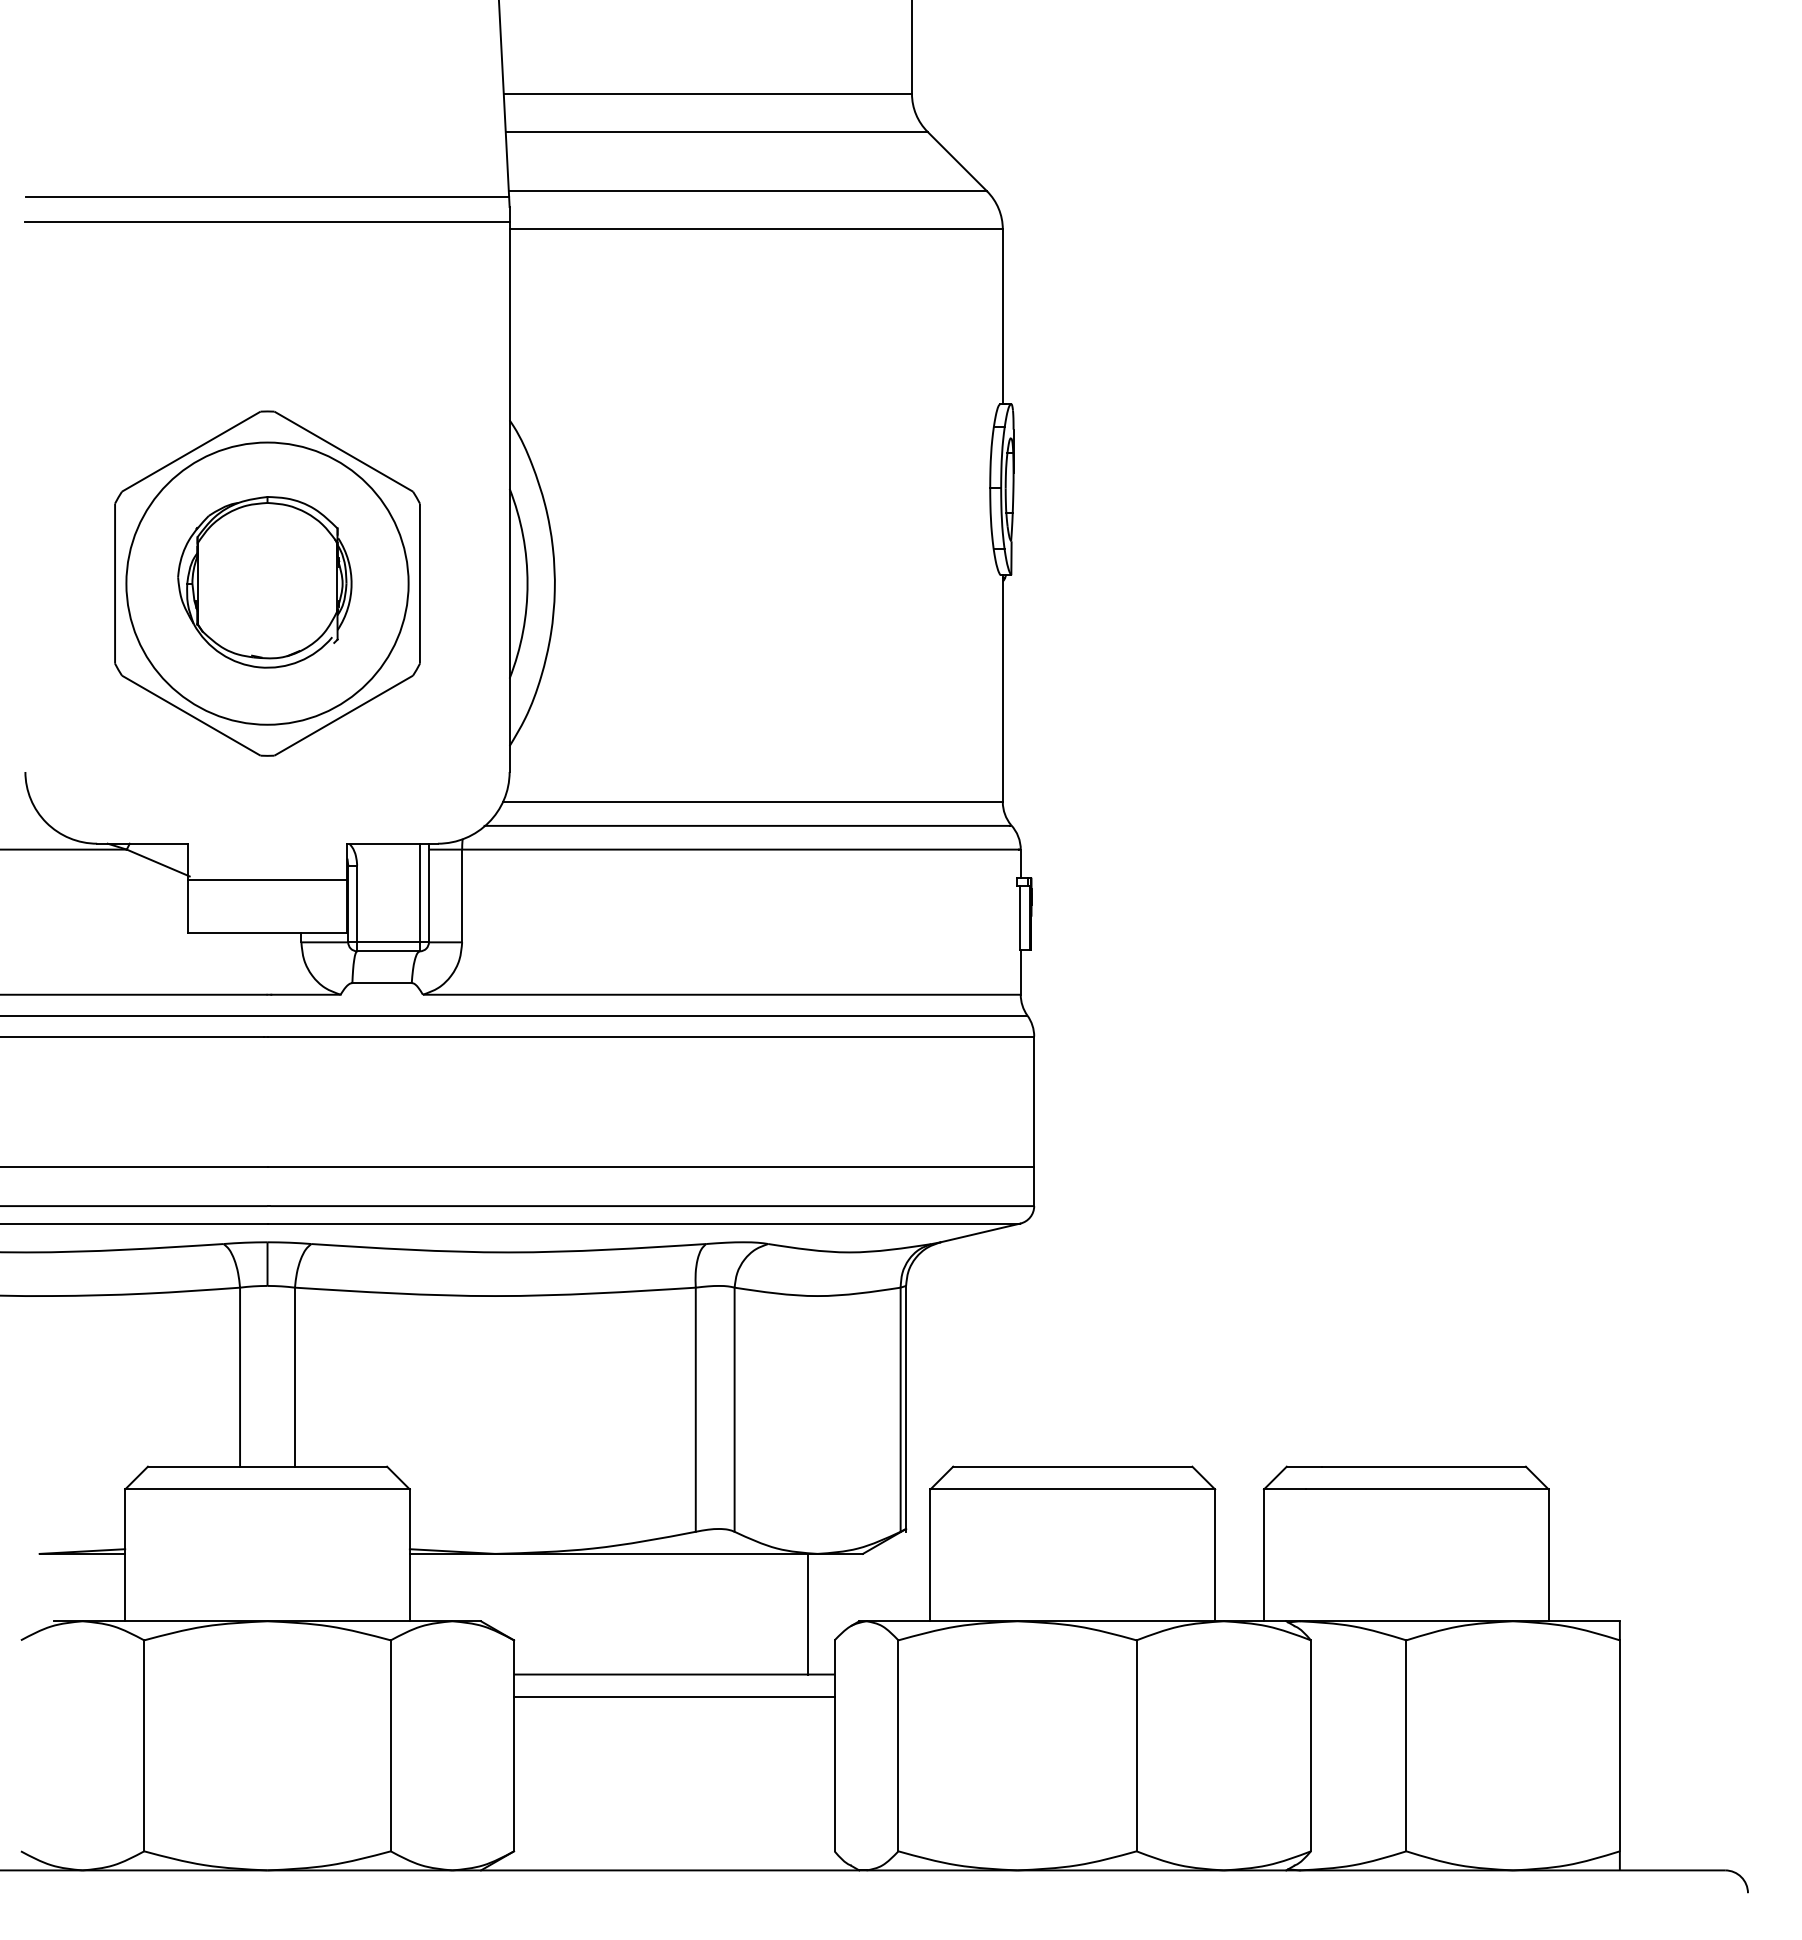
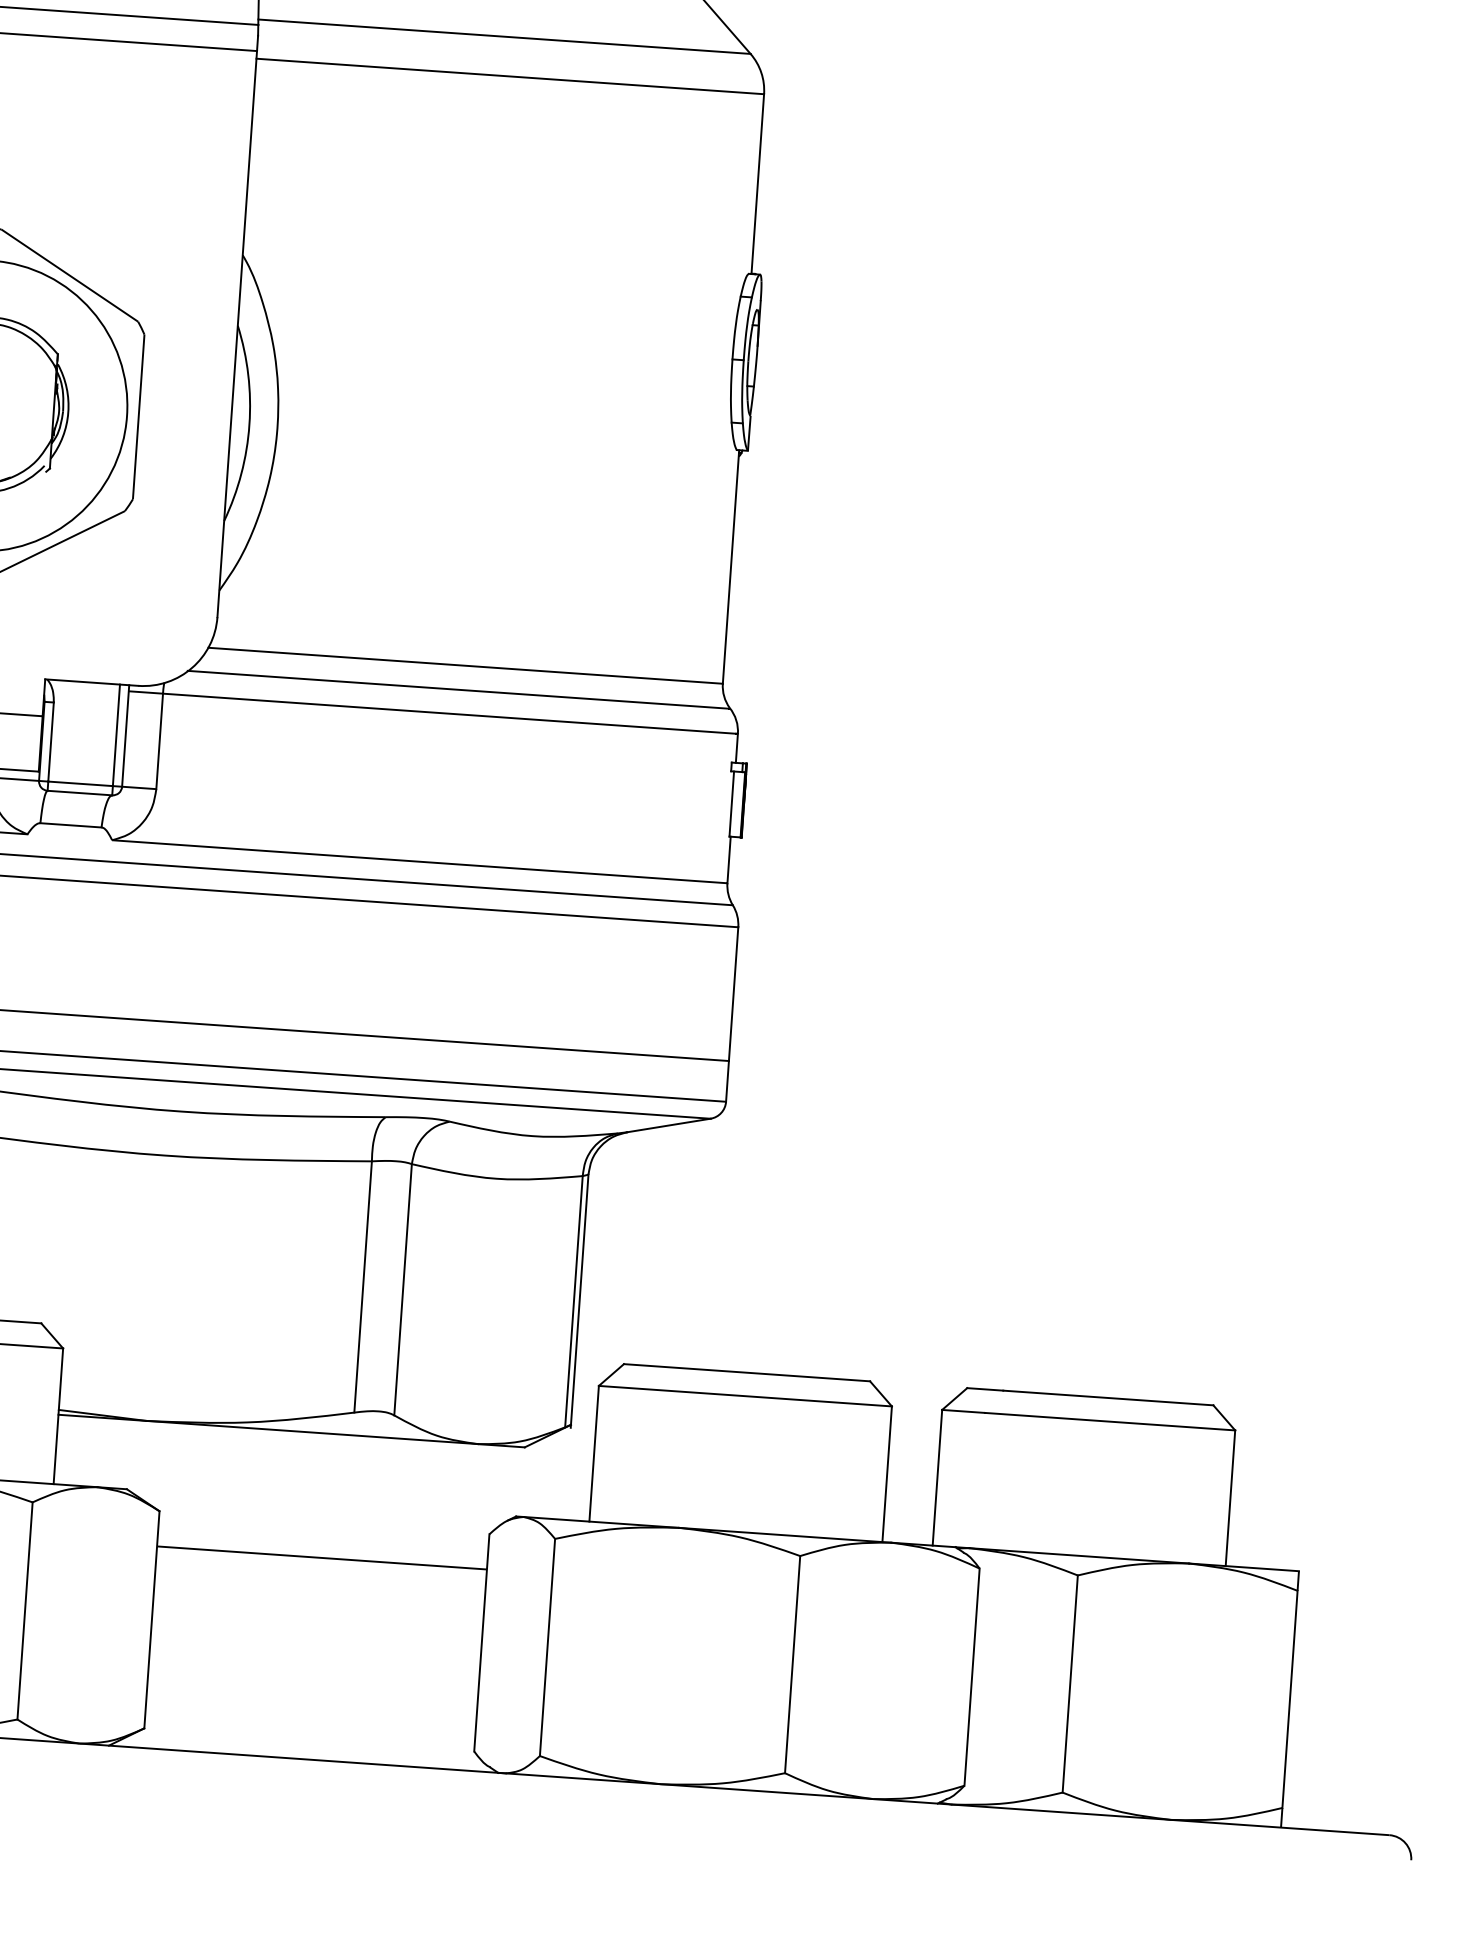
line: (808, 1613) -> (464, 1504), removed
line: (674, 1697) -> (320, 1581), removed

